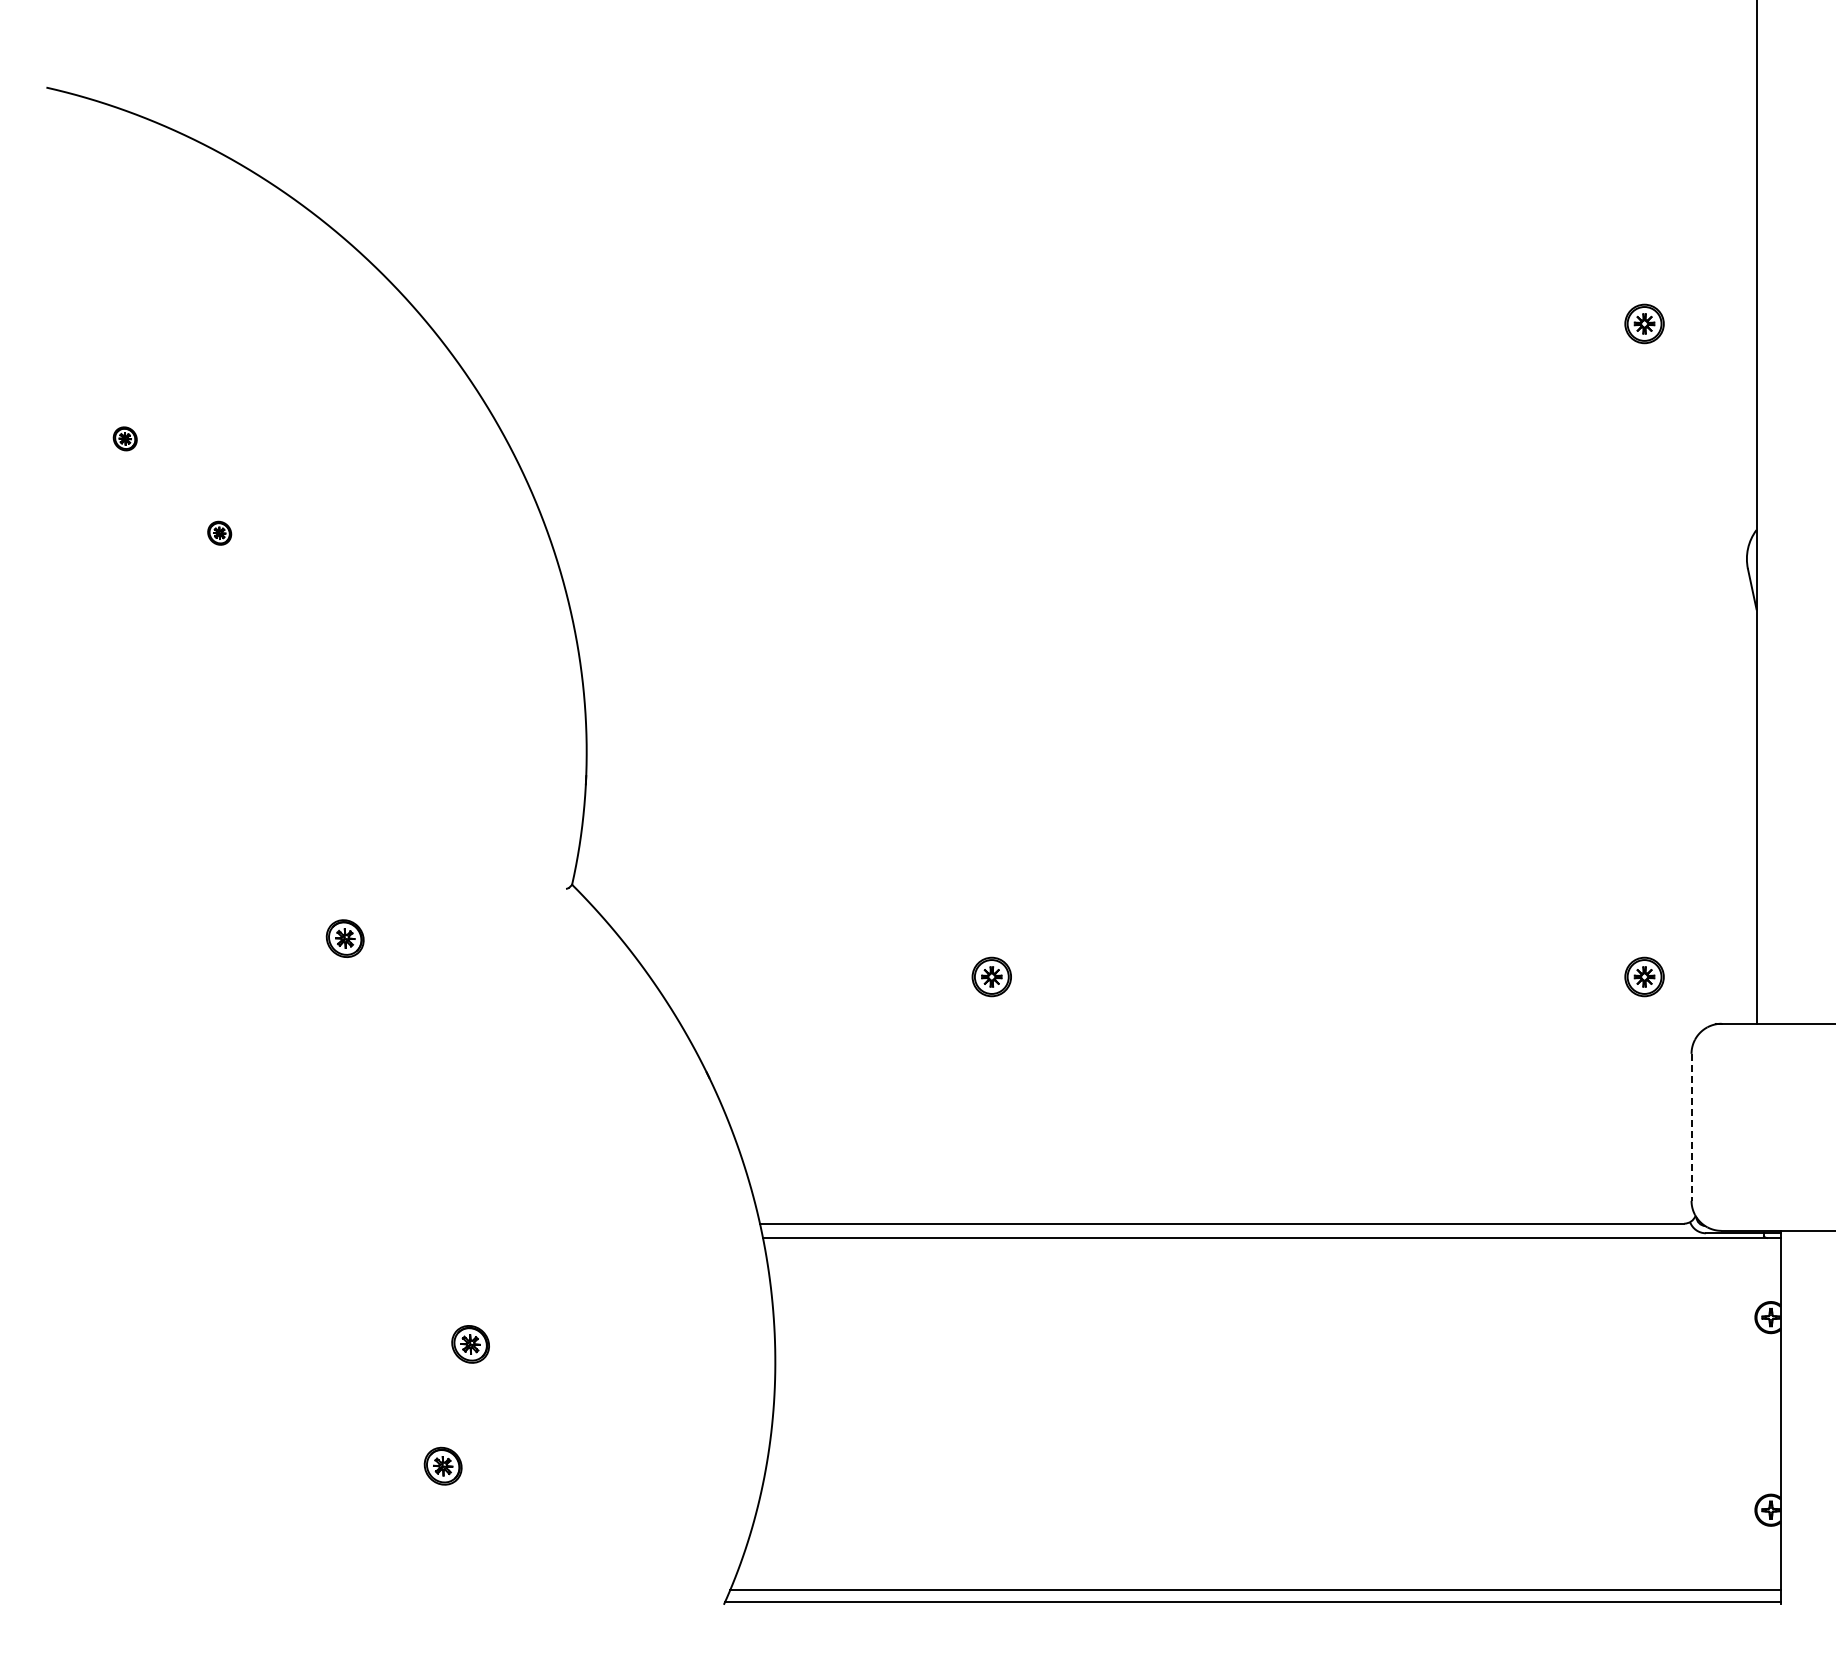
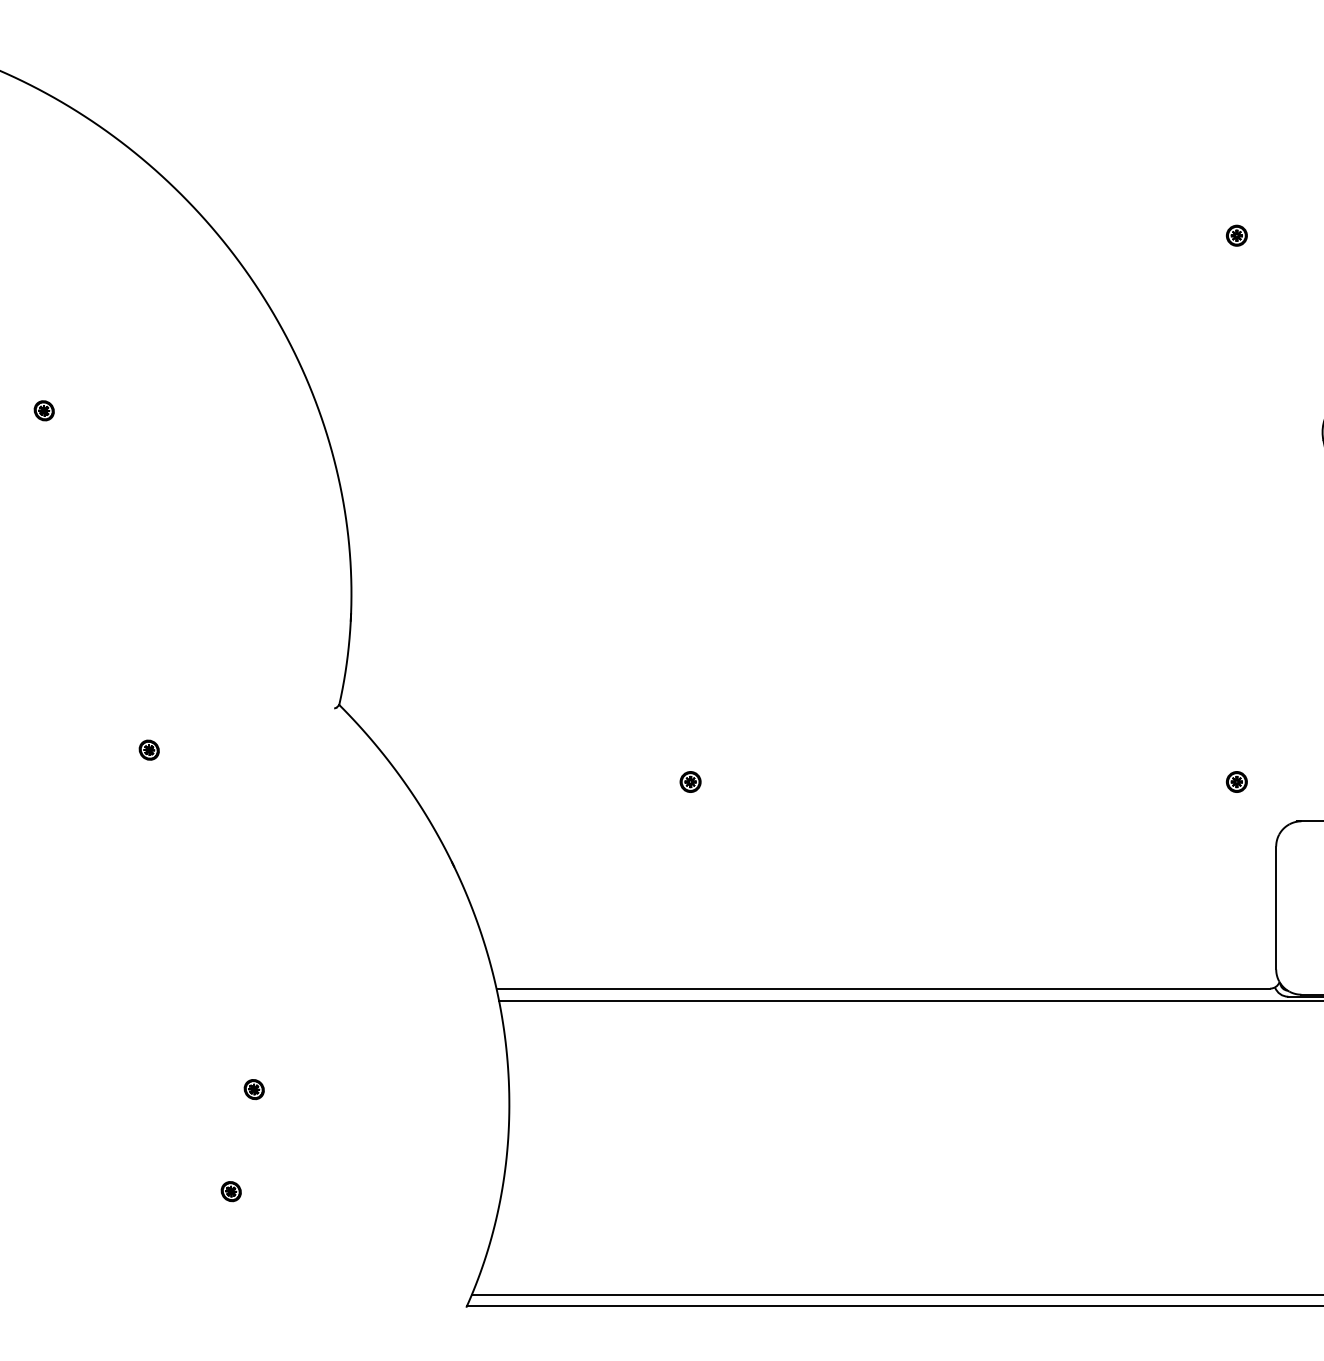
part: (1644, 324) -> (1236, 236), size x0.62
part: (344, 938) -> (148, 749), size x0.62
part: (991, 976) -> (690, 781), size x0.62
part: (1644, 976) -> (1236, 781), size x0.62
line: (1691, 1127) -> (1276, 908), dashed -> solid
part: (470, 1343) -> (254, 1088), size x0.62
part: (442, 1465) -> (230, 1191), size x0.62

